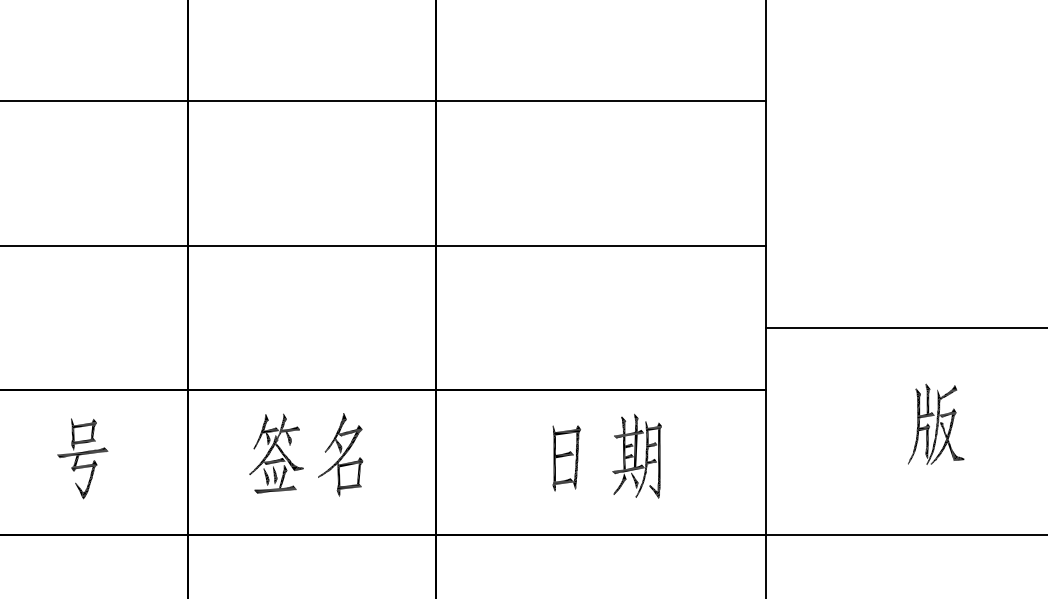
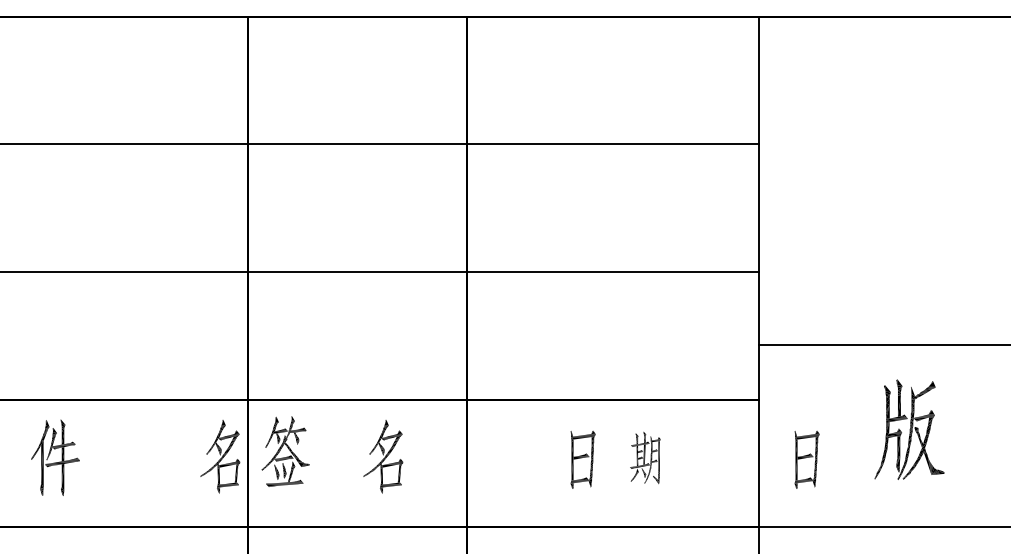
part: (936, 424) -> (909, 429), size x1.4
part: (276, 453) -> (285, 451), moved
part: (156, 454) -> (220, 456), added
part: (637, 455) -> (645, 457), size x0.7
part: (82, 458) -> (155, 459), removed
part: (819, 458) -> (806, 459), added

